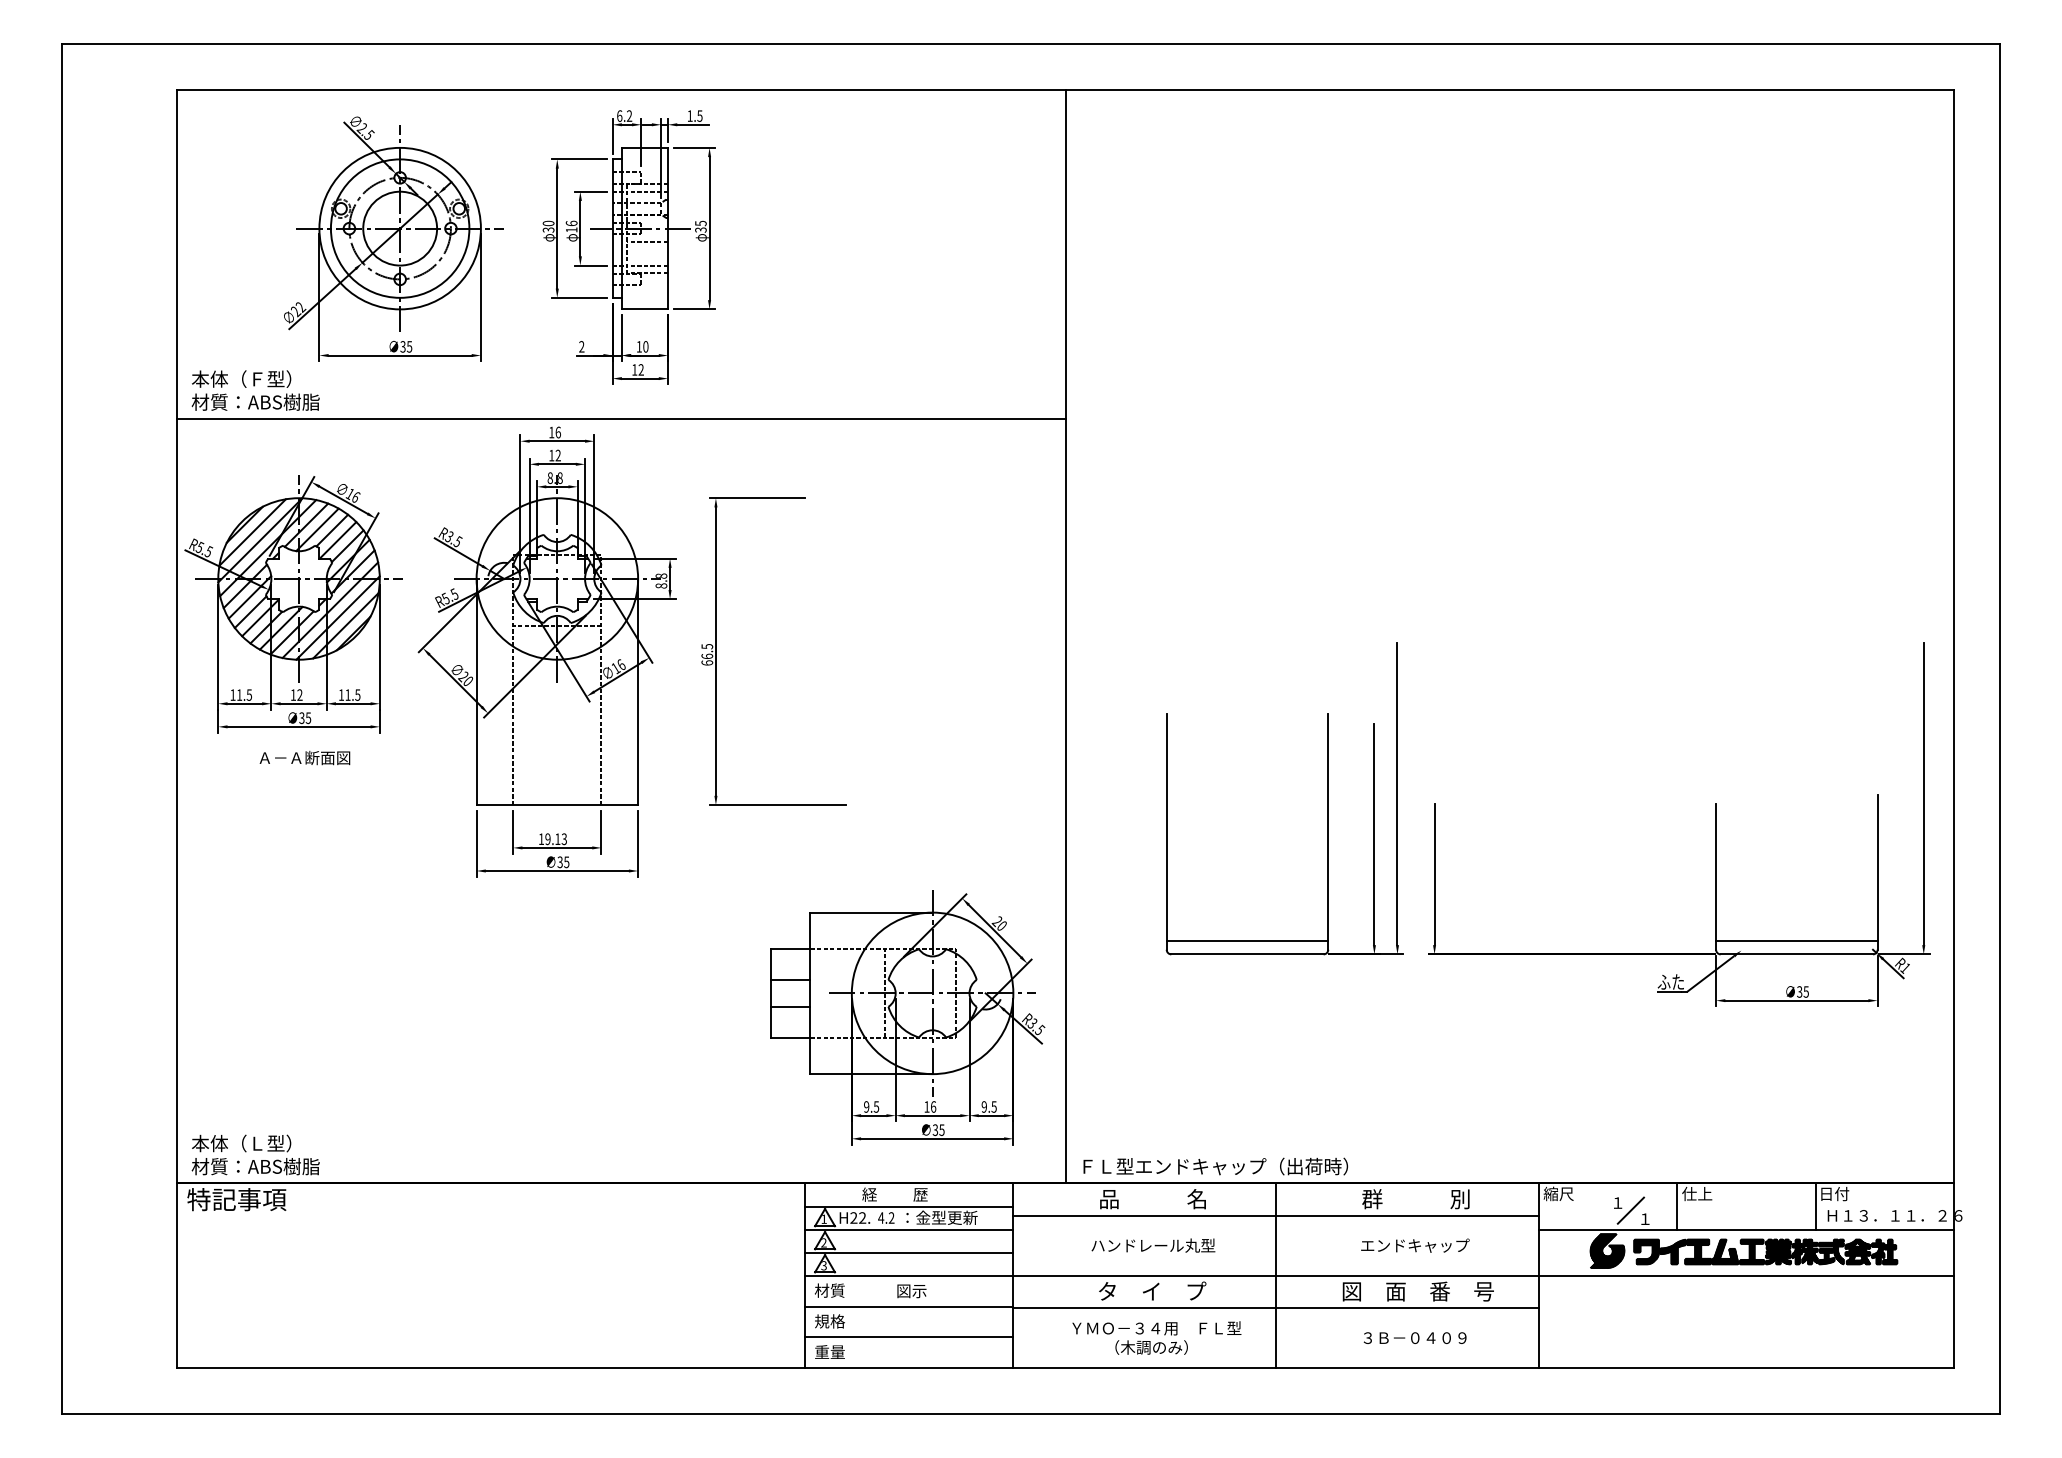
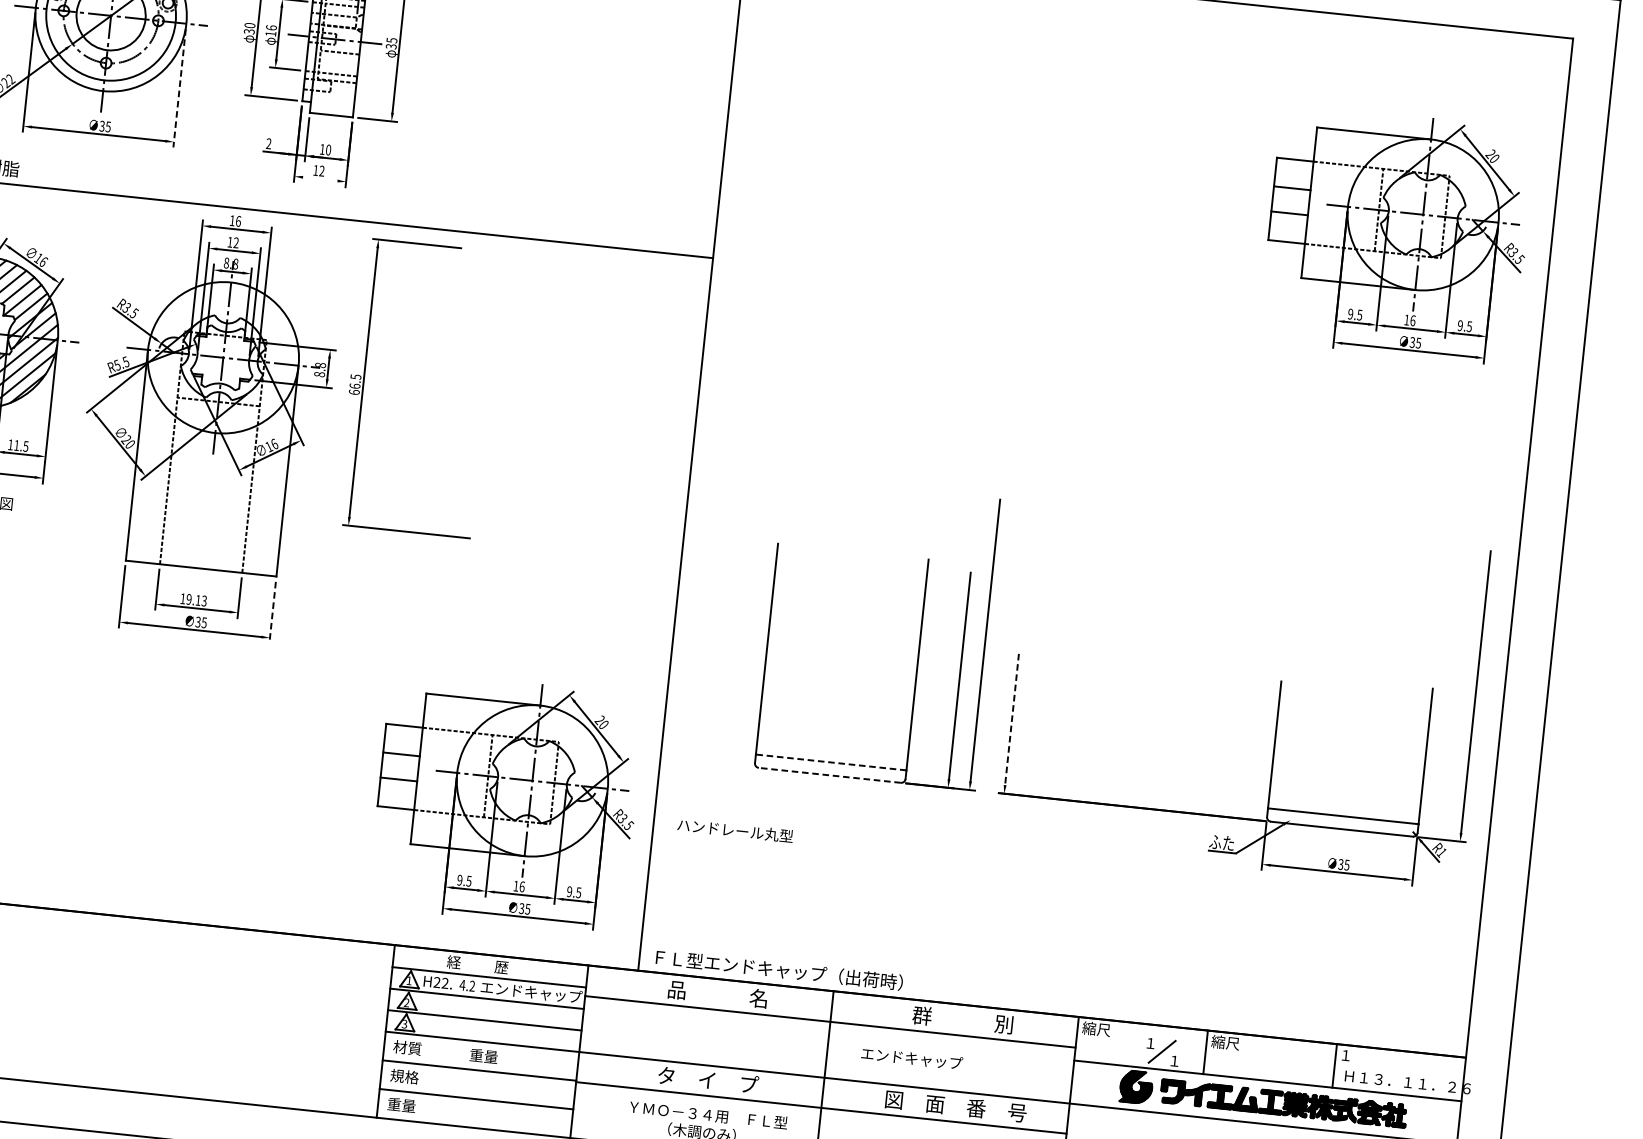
line: (480, 298) -> (179, 88), solid -> dashed
part: (1789, 317) -> (1397, 234), added
line: (639, 378) -> (319, 178), removed
part: (716, 651) -> (364, 382), moved
line: (638, 843) -> (273, 612), solid -> dashed
line: (1434, 875) -> (1011, 720), solid -> dashed
line: (1247, 940) -> (831, 762), solid -> dashed
line: (1246, 954) -> (828, 775), solid -> dashed
text: (1697, 1193) -> (1225, 1042), 仕上 -> 縮尺
text: (1835, 1194) -> (1354, 1056), 日付 -> １
text: (955, 1217) -> (531, 992), ：金型更新 -> エンドキャップ
text: (1153, 1245) -> (735, 830), moved
text: (1415, 1245) -> (912, 1058), moved
text: (911, 1291) -> (483, 1056), 図示 -> 重量

